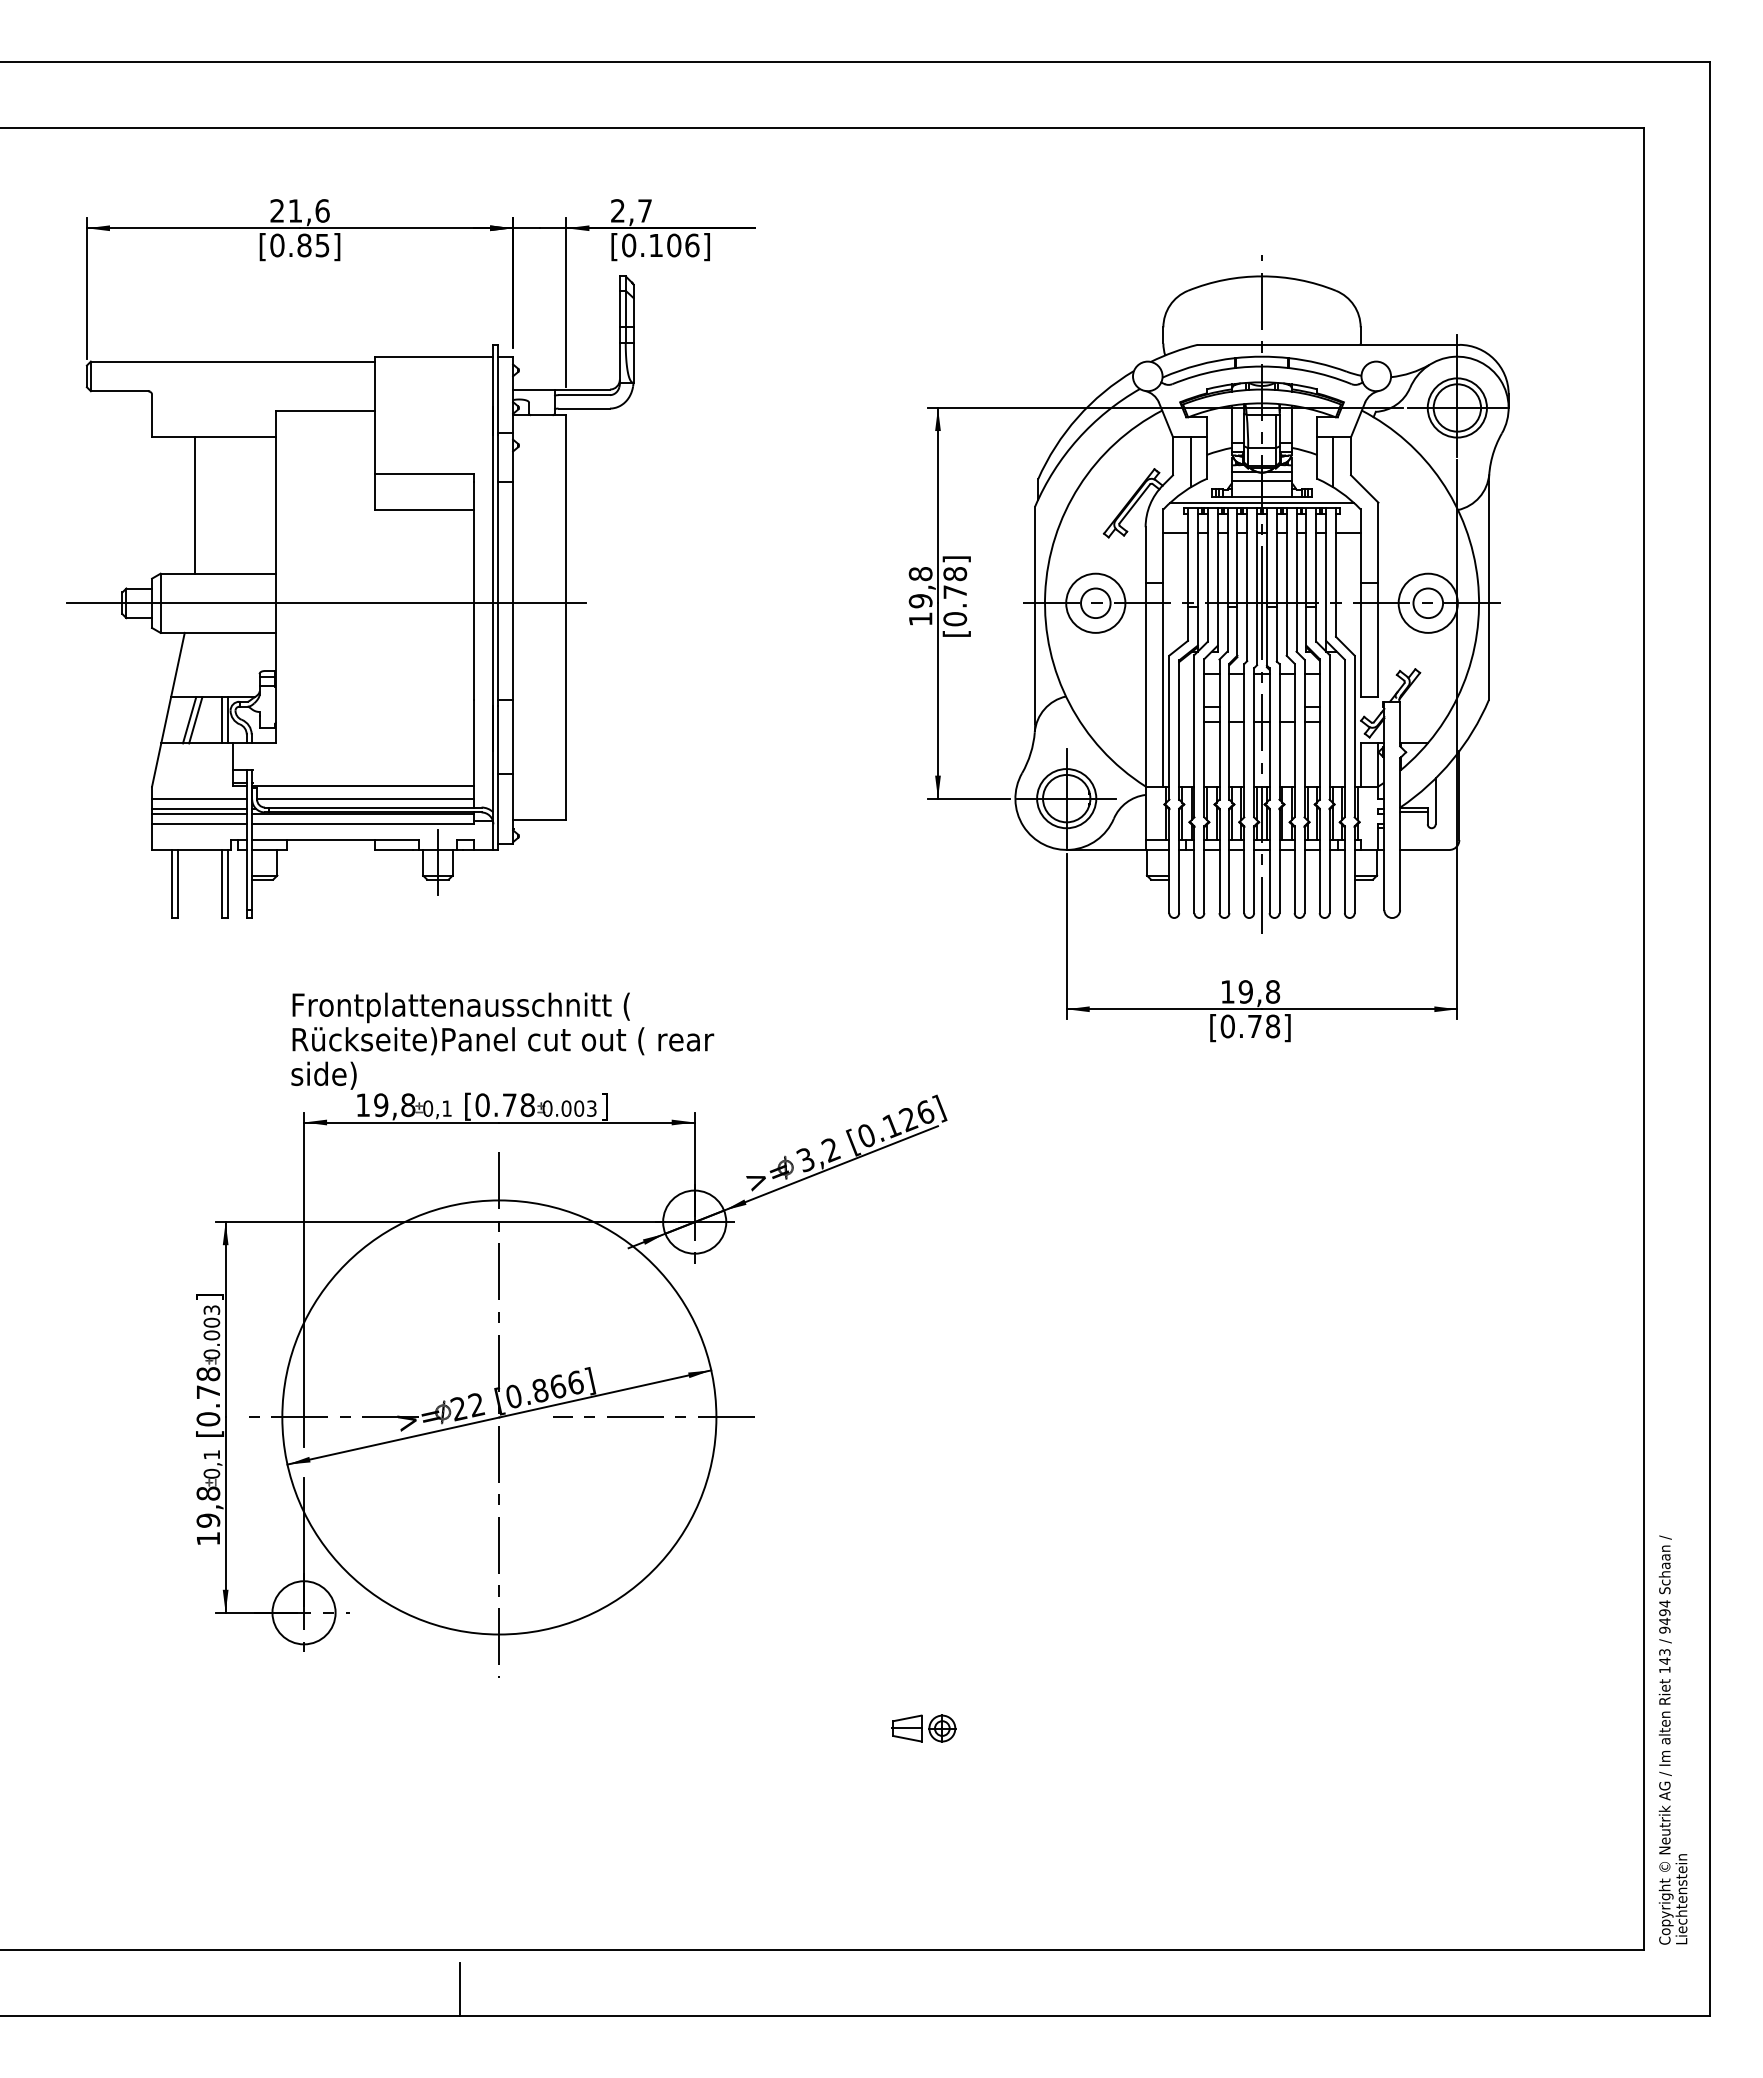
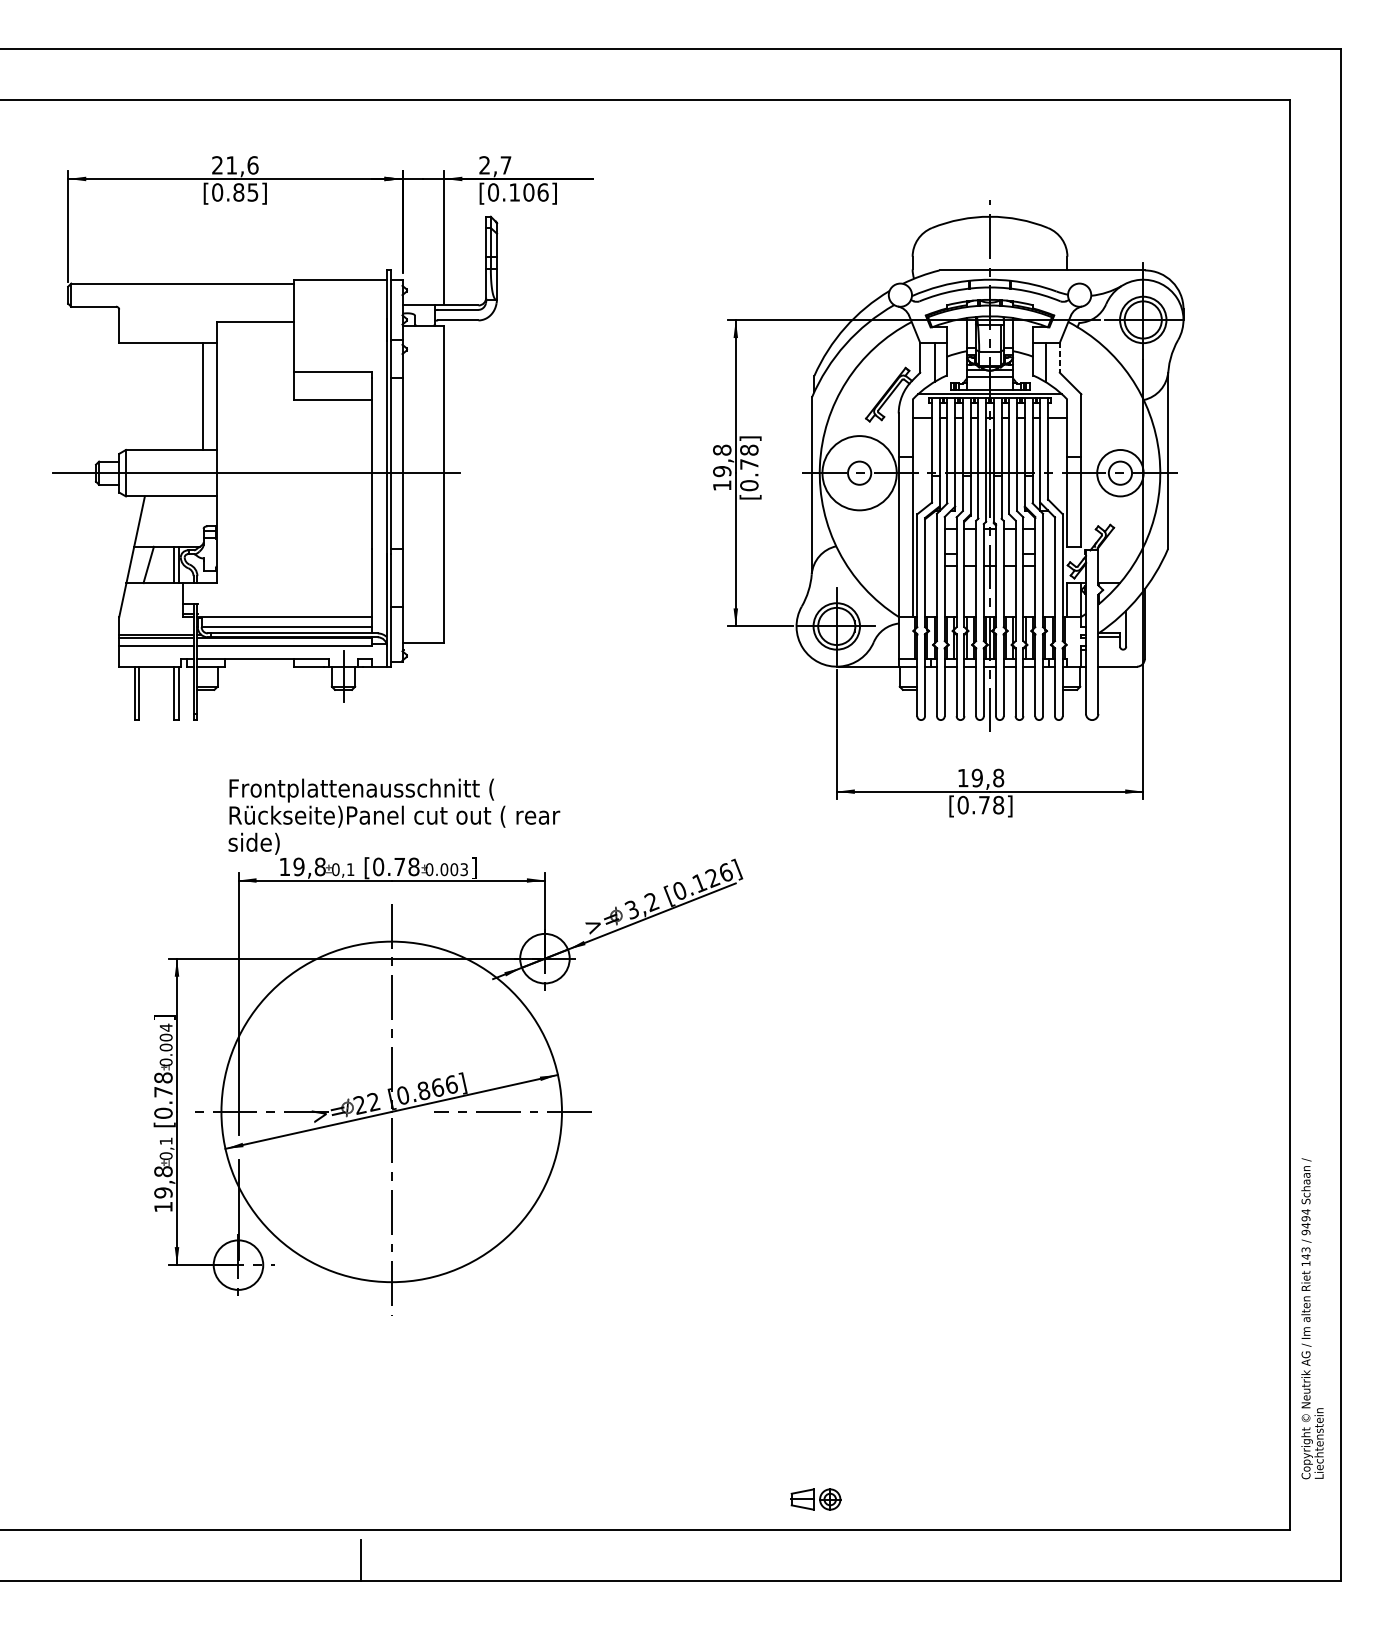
line: (1351, 456) -> (1060, 358), solid -> dashed
line: (195, 505) -> (202, 396), moved
circle: (1095, 602) -> (859, 472), size x1.6
line: (195, 720) -> (153, 565), removed
line: (199, 799) -> (156, 627), removed
text: (211, 1310) -> (165, 1027), 0.003 -> 0.004
part: (923, 1728) -> (815, 1499), moved
text: (1672, 1739) -> (1312, 1318), moved

